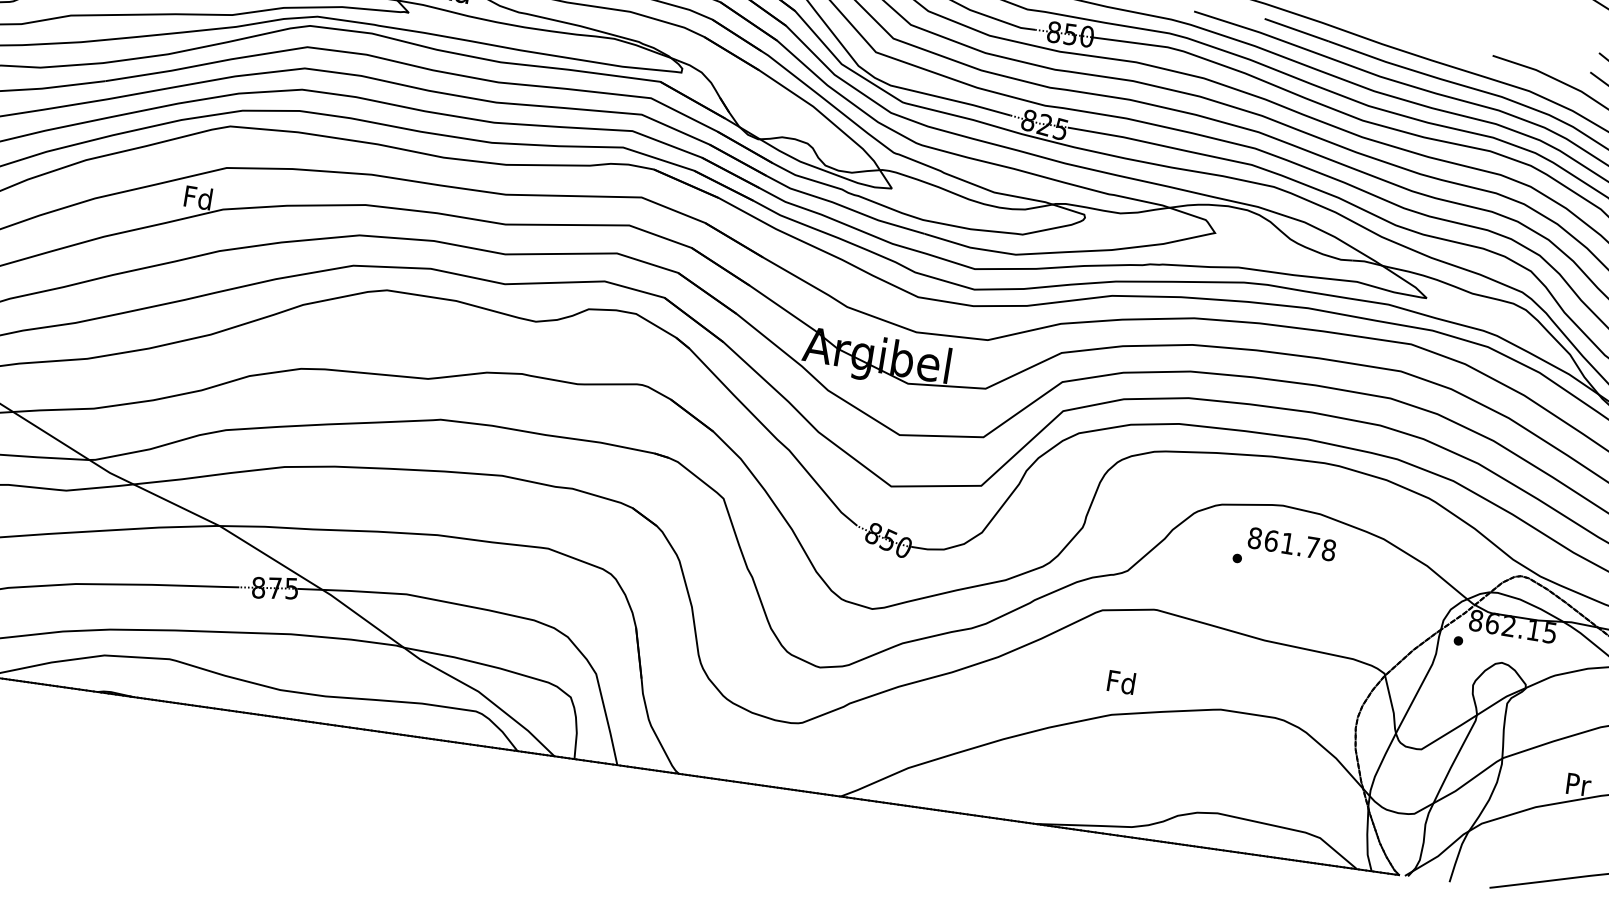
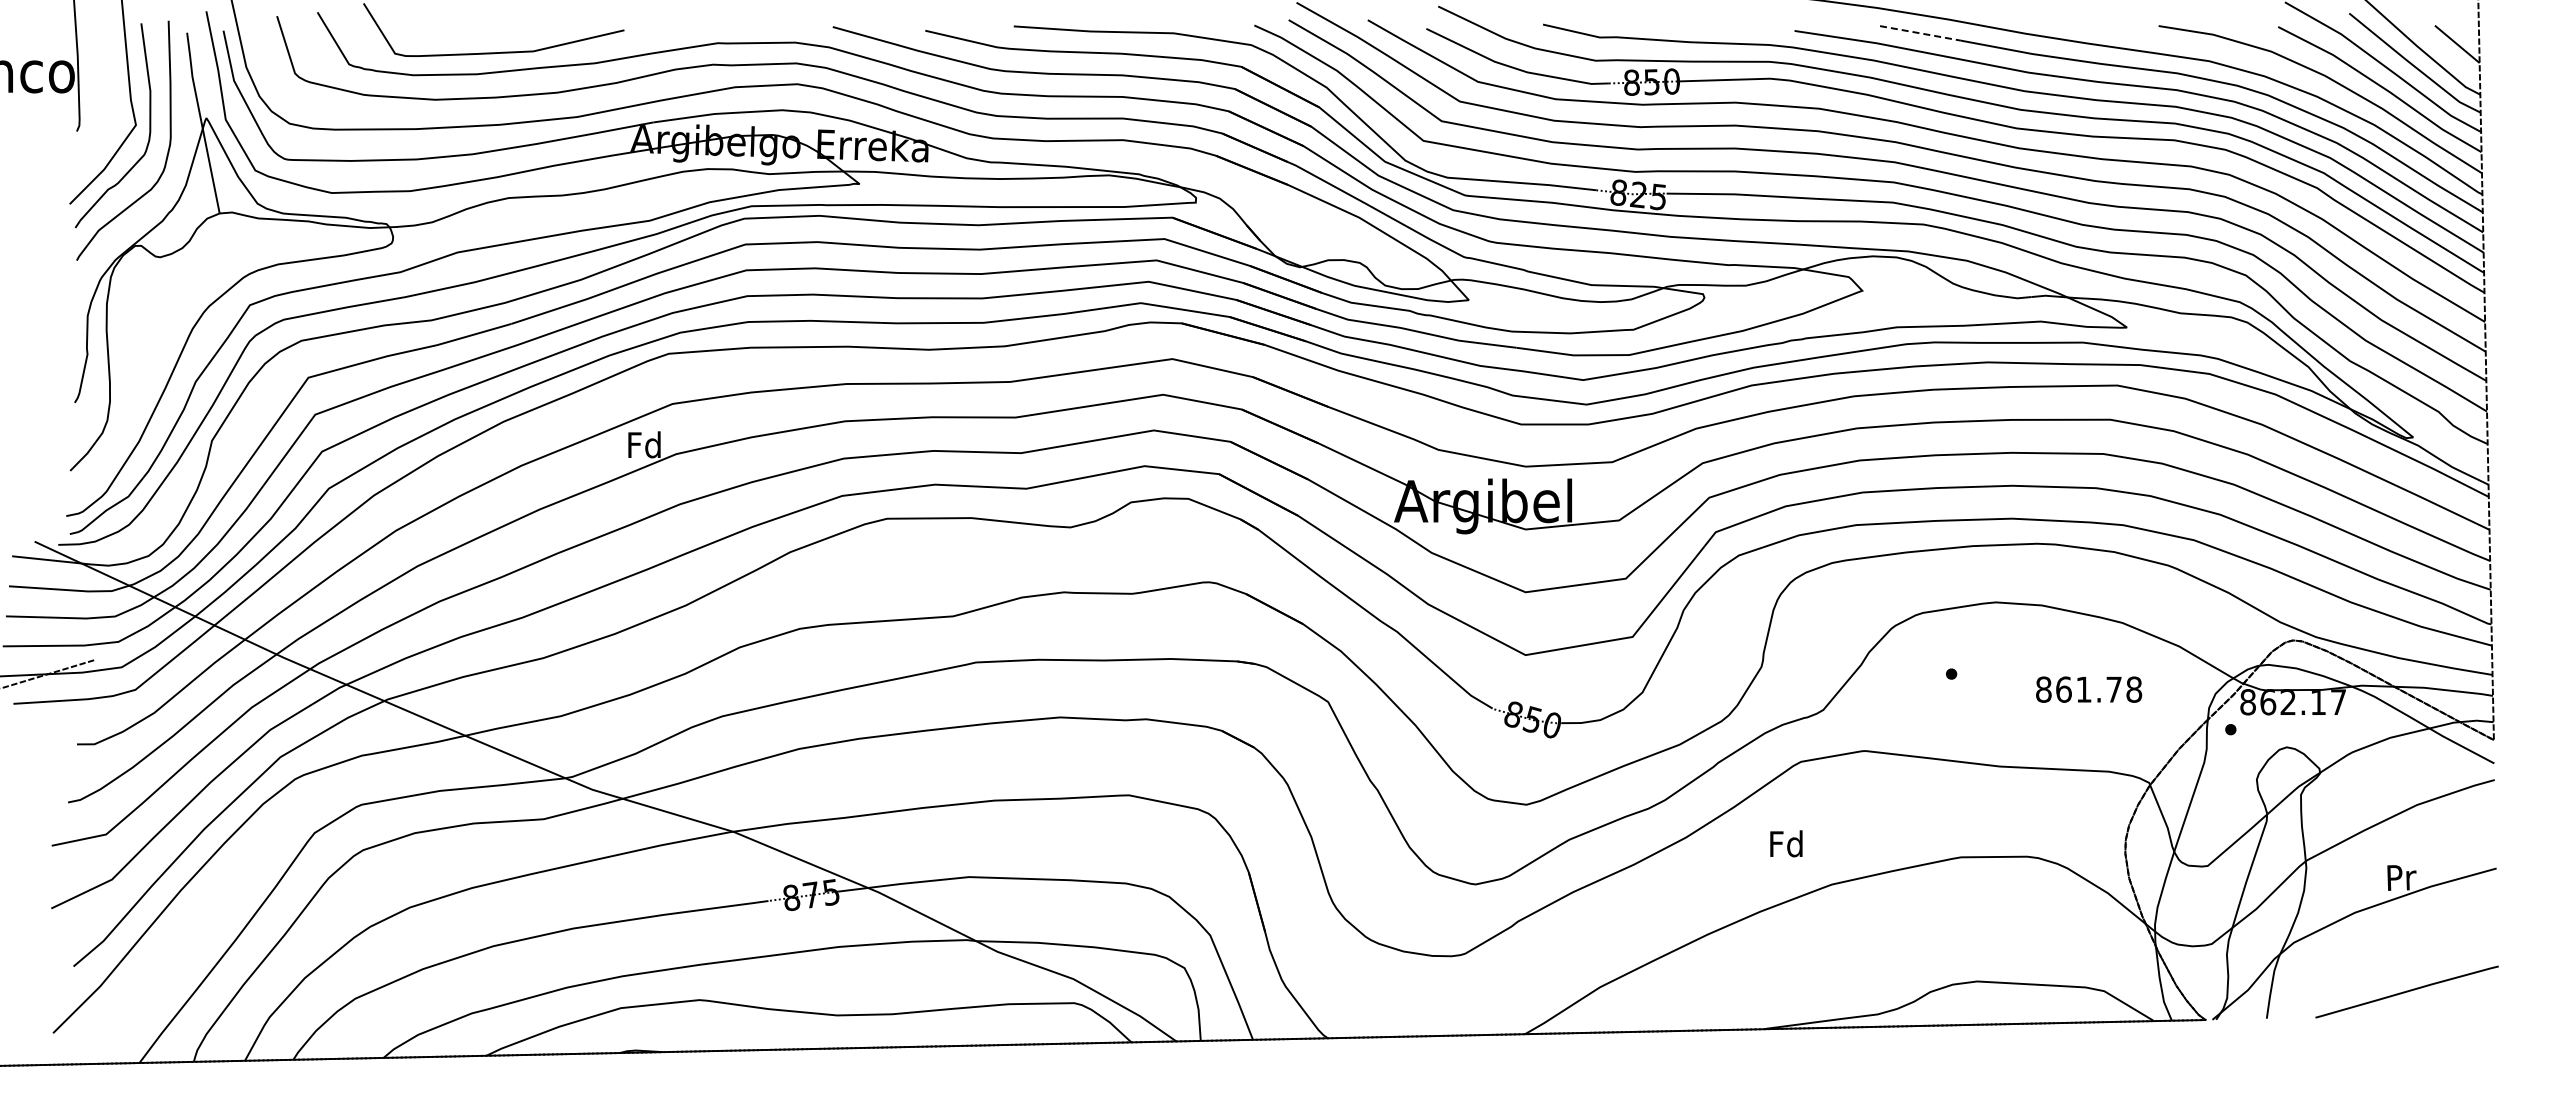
line: (1296, 30) -> (1920, 33), solid -> dashed
text: (1292, 544) -> (2089, 689), moved
text: (1550, 632) -> (2338, 702), 862.15 -> 862.17
text: (1121, 681) -> (1786, 843), moved

